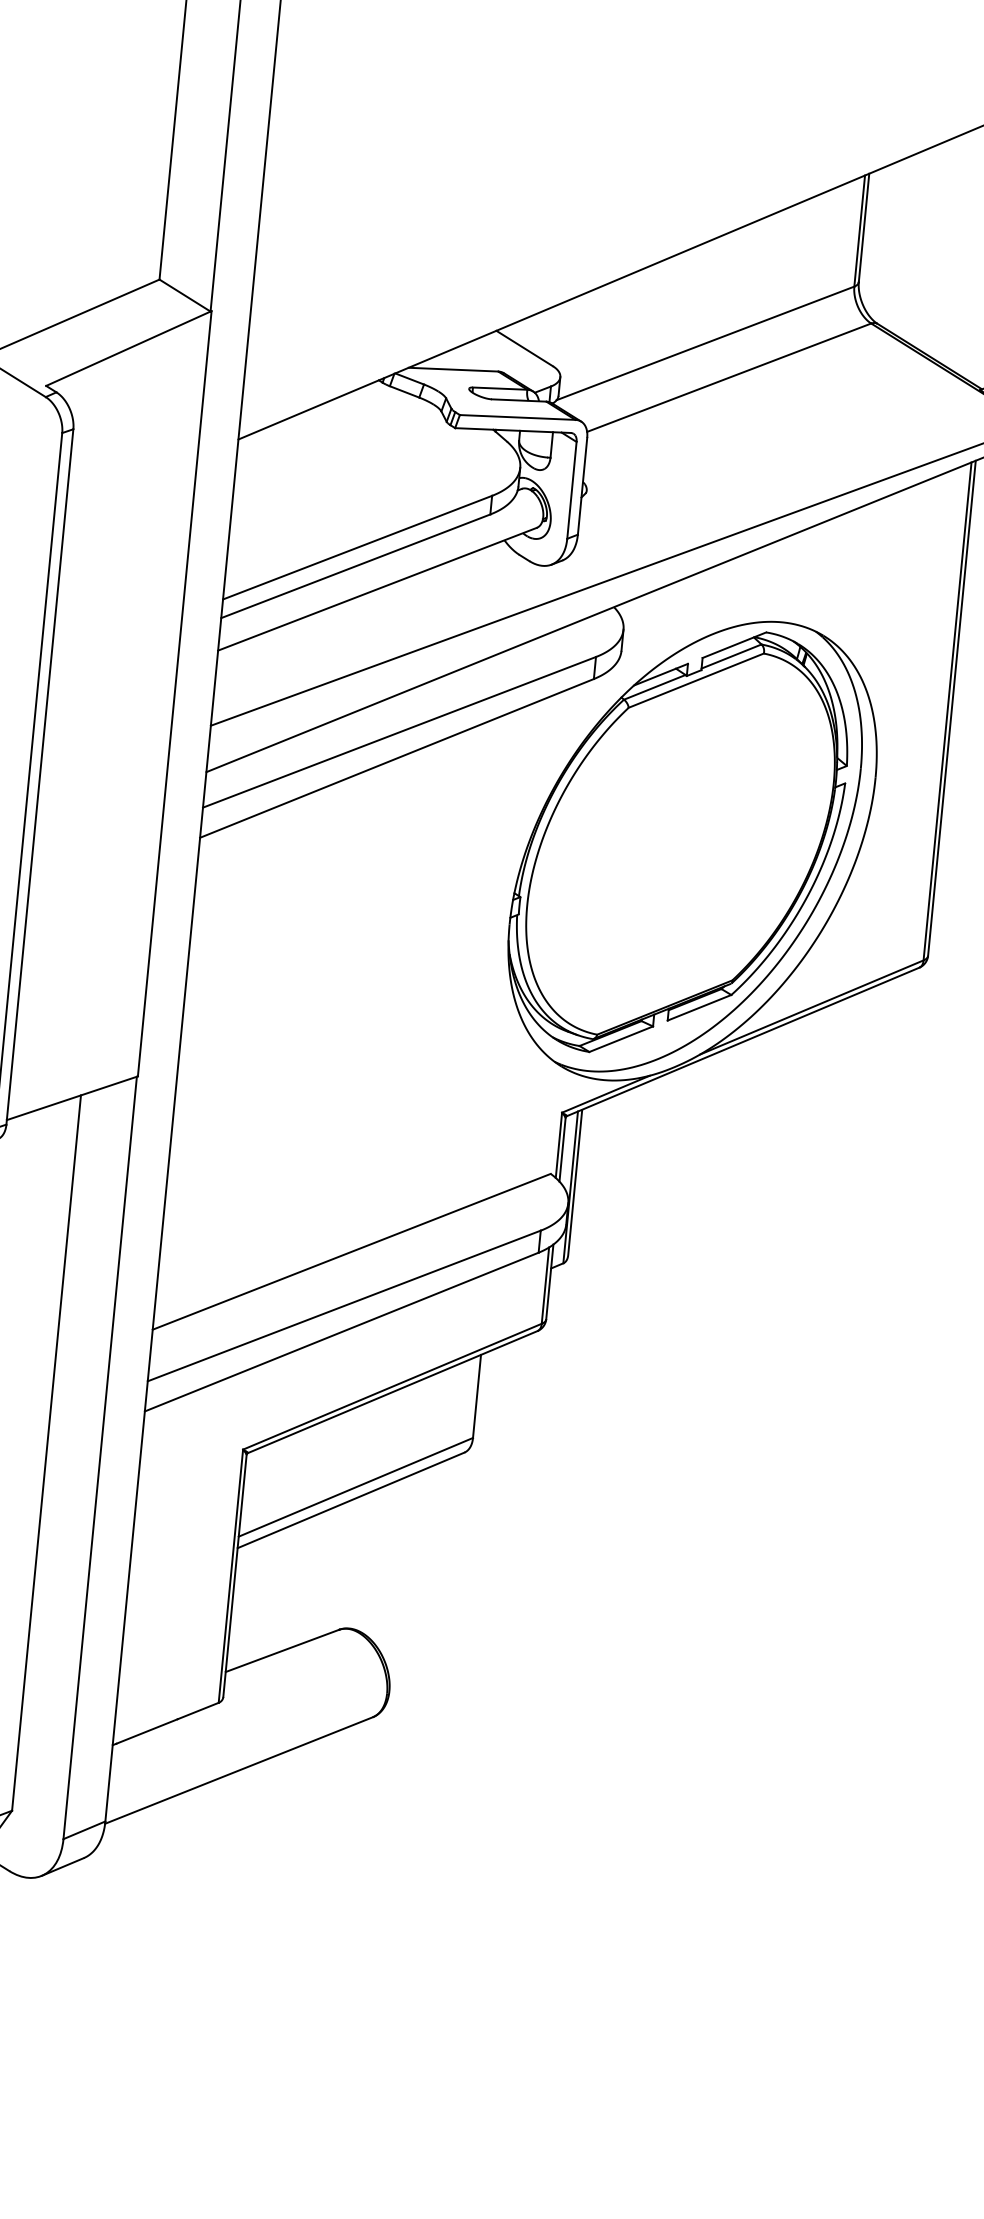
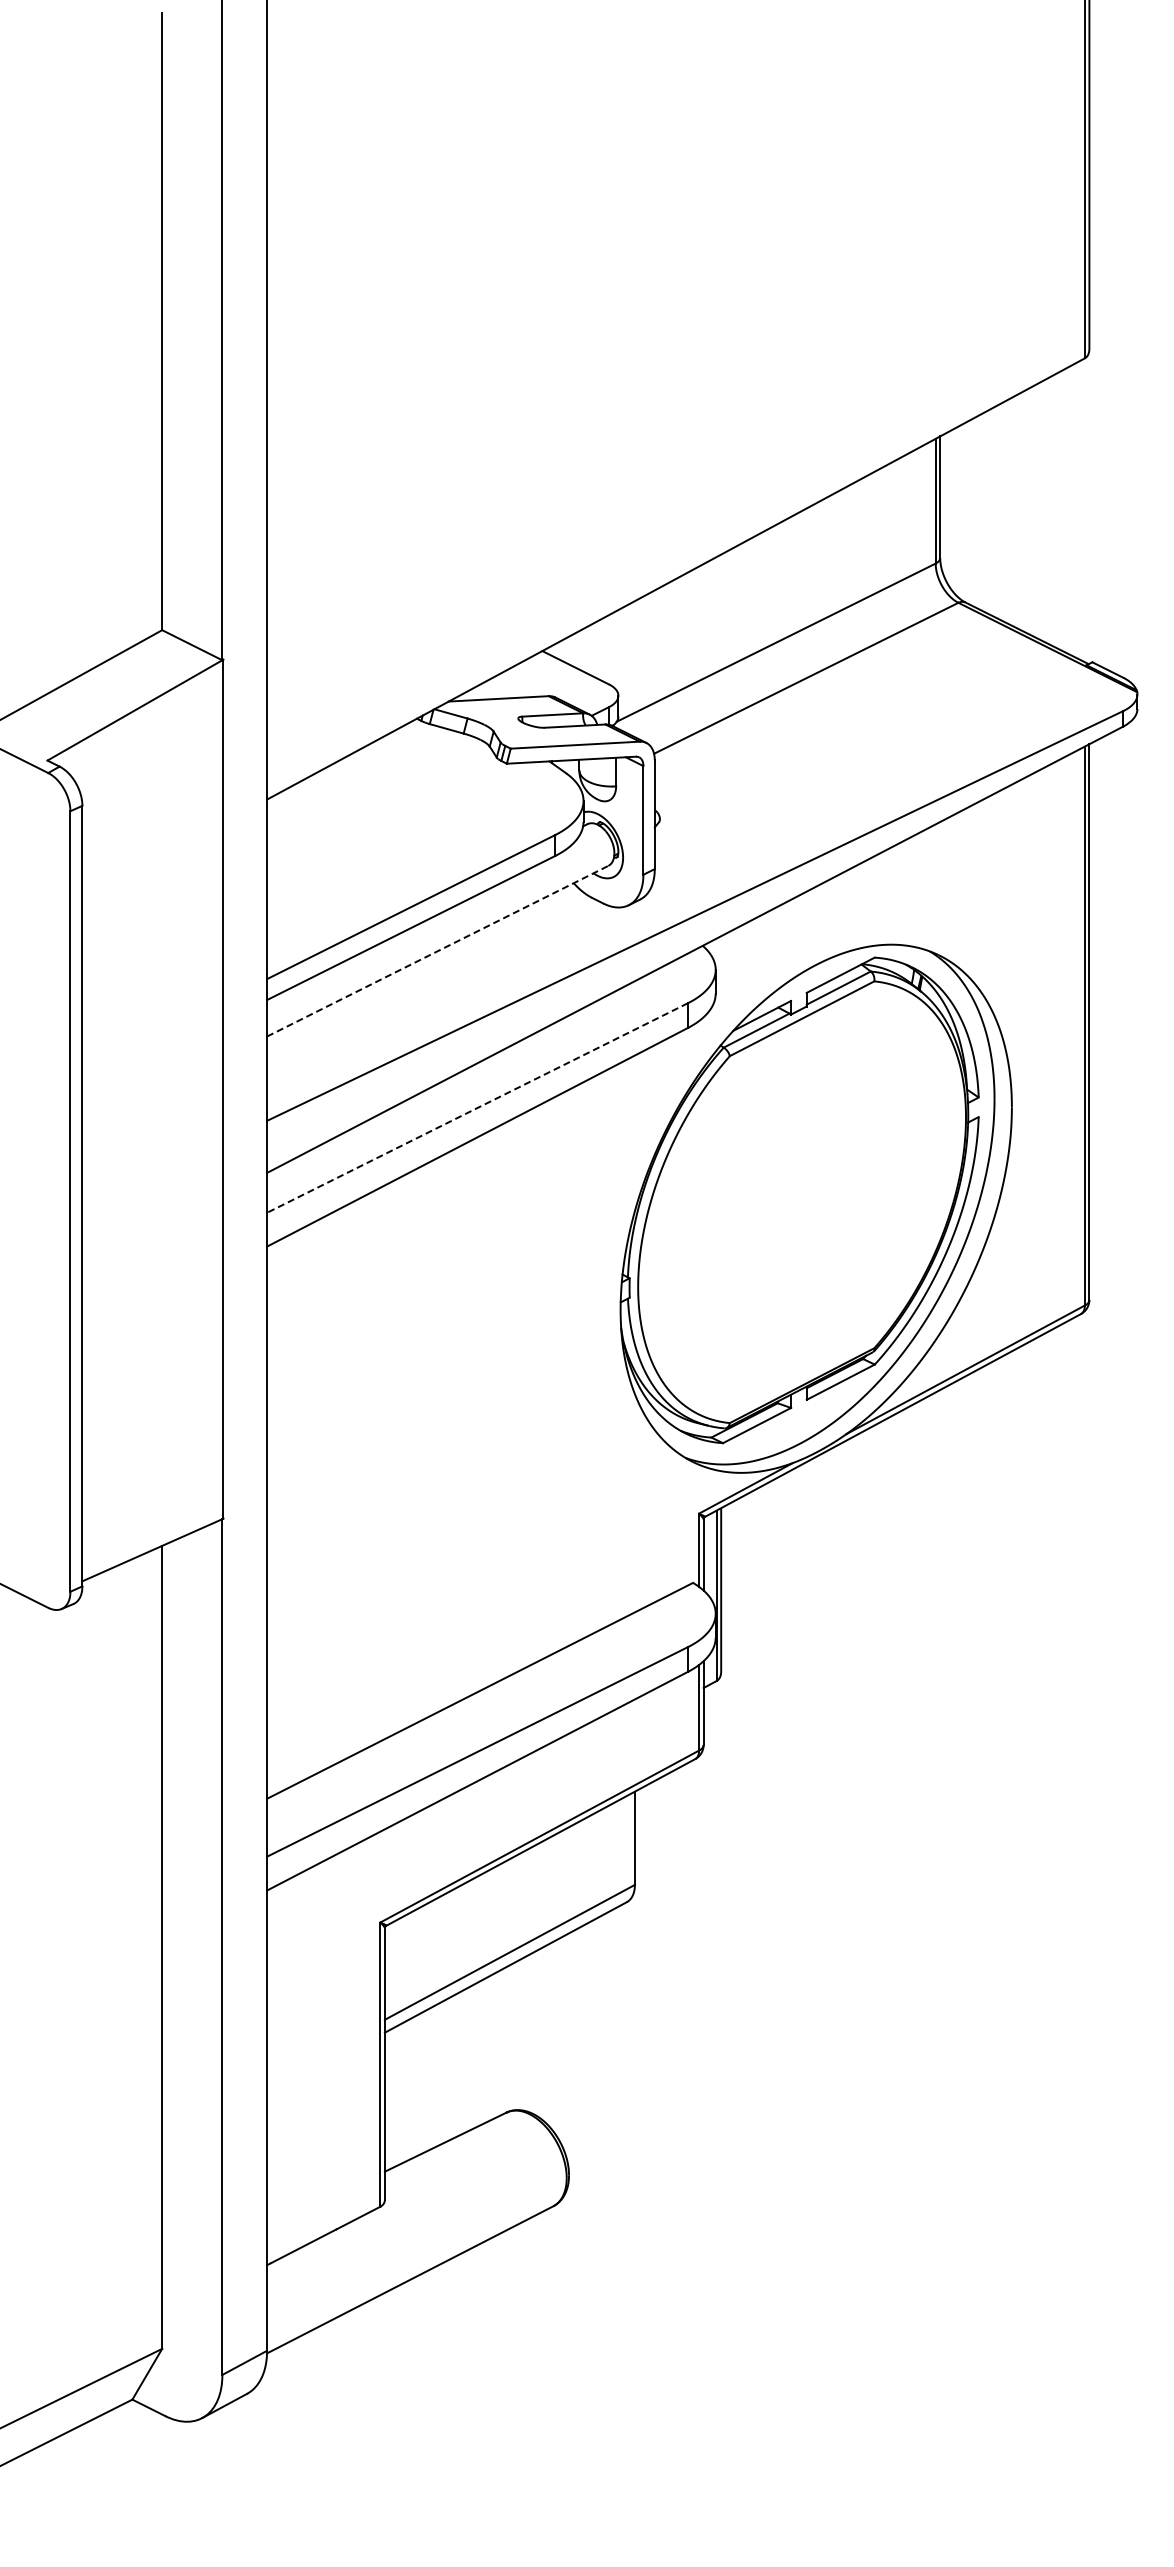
line: (377, 589) -> (437, 951), solid -> dashed
line: (399, 732) -> (477, 1108), solid -> dashed

